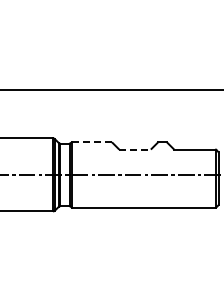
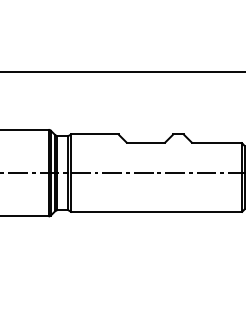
line: (91, 142) -> (94, 134), dashed -> solid
line: (135, 149) -> (146, 143), dashed -> solid

